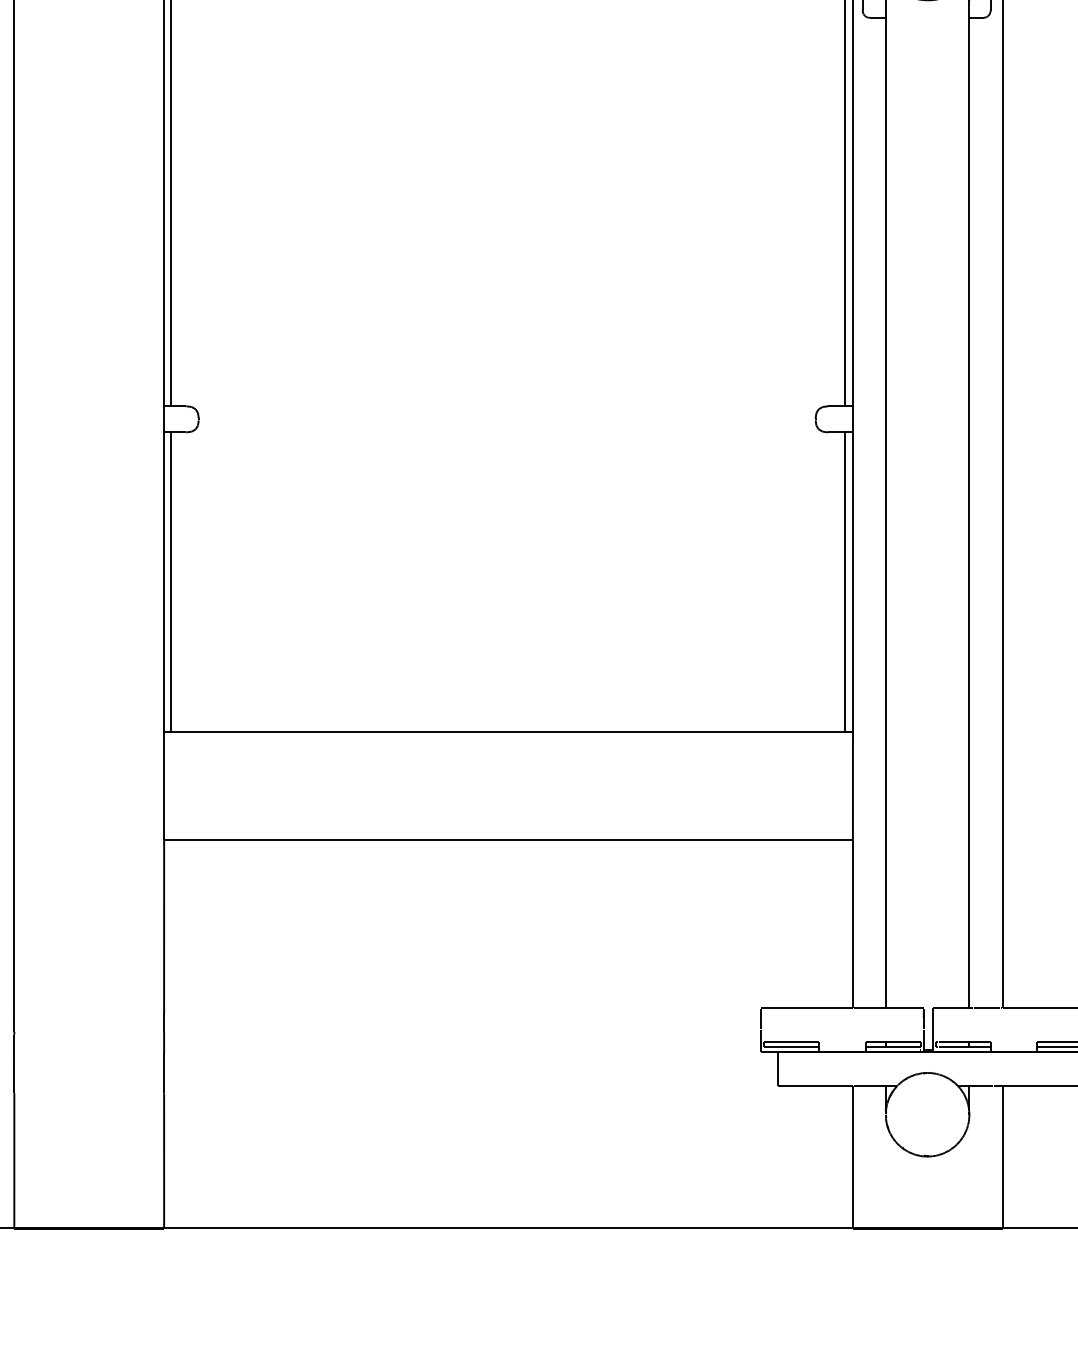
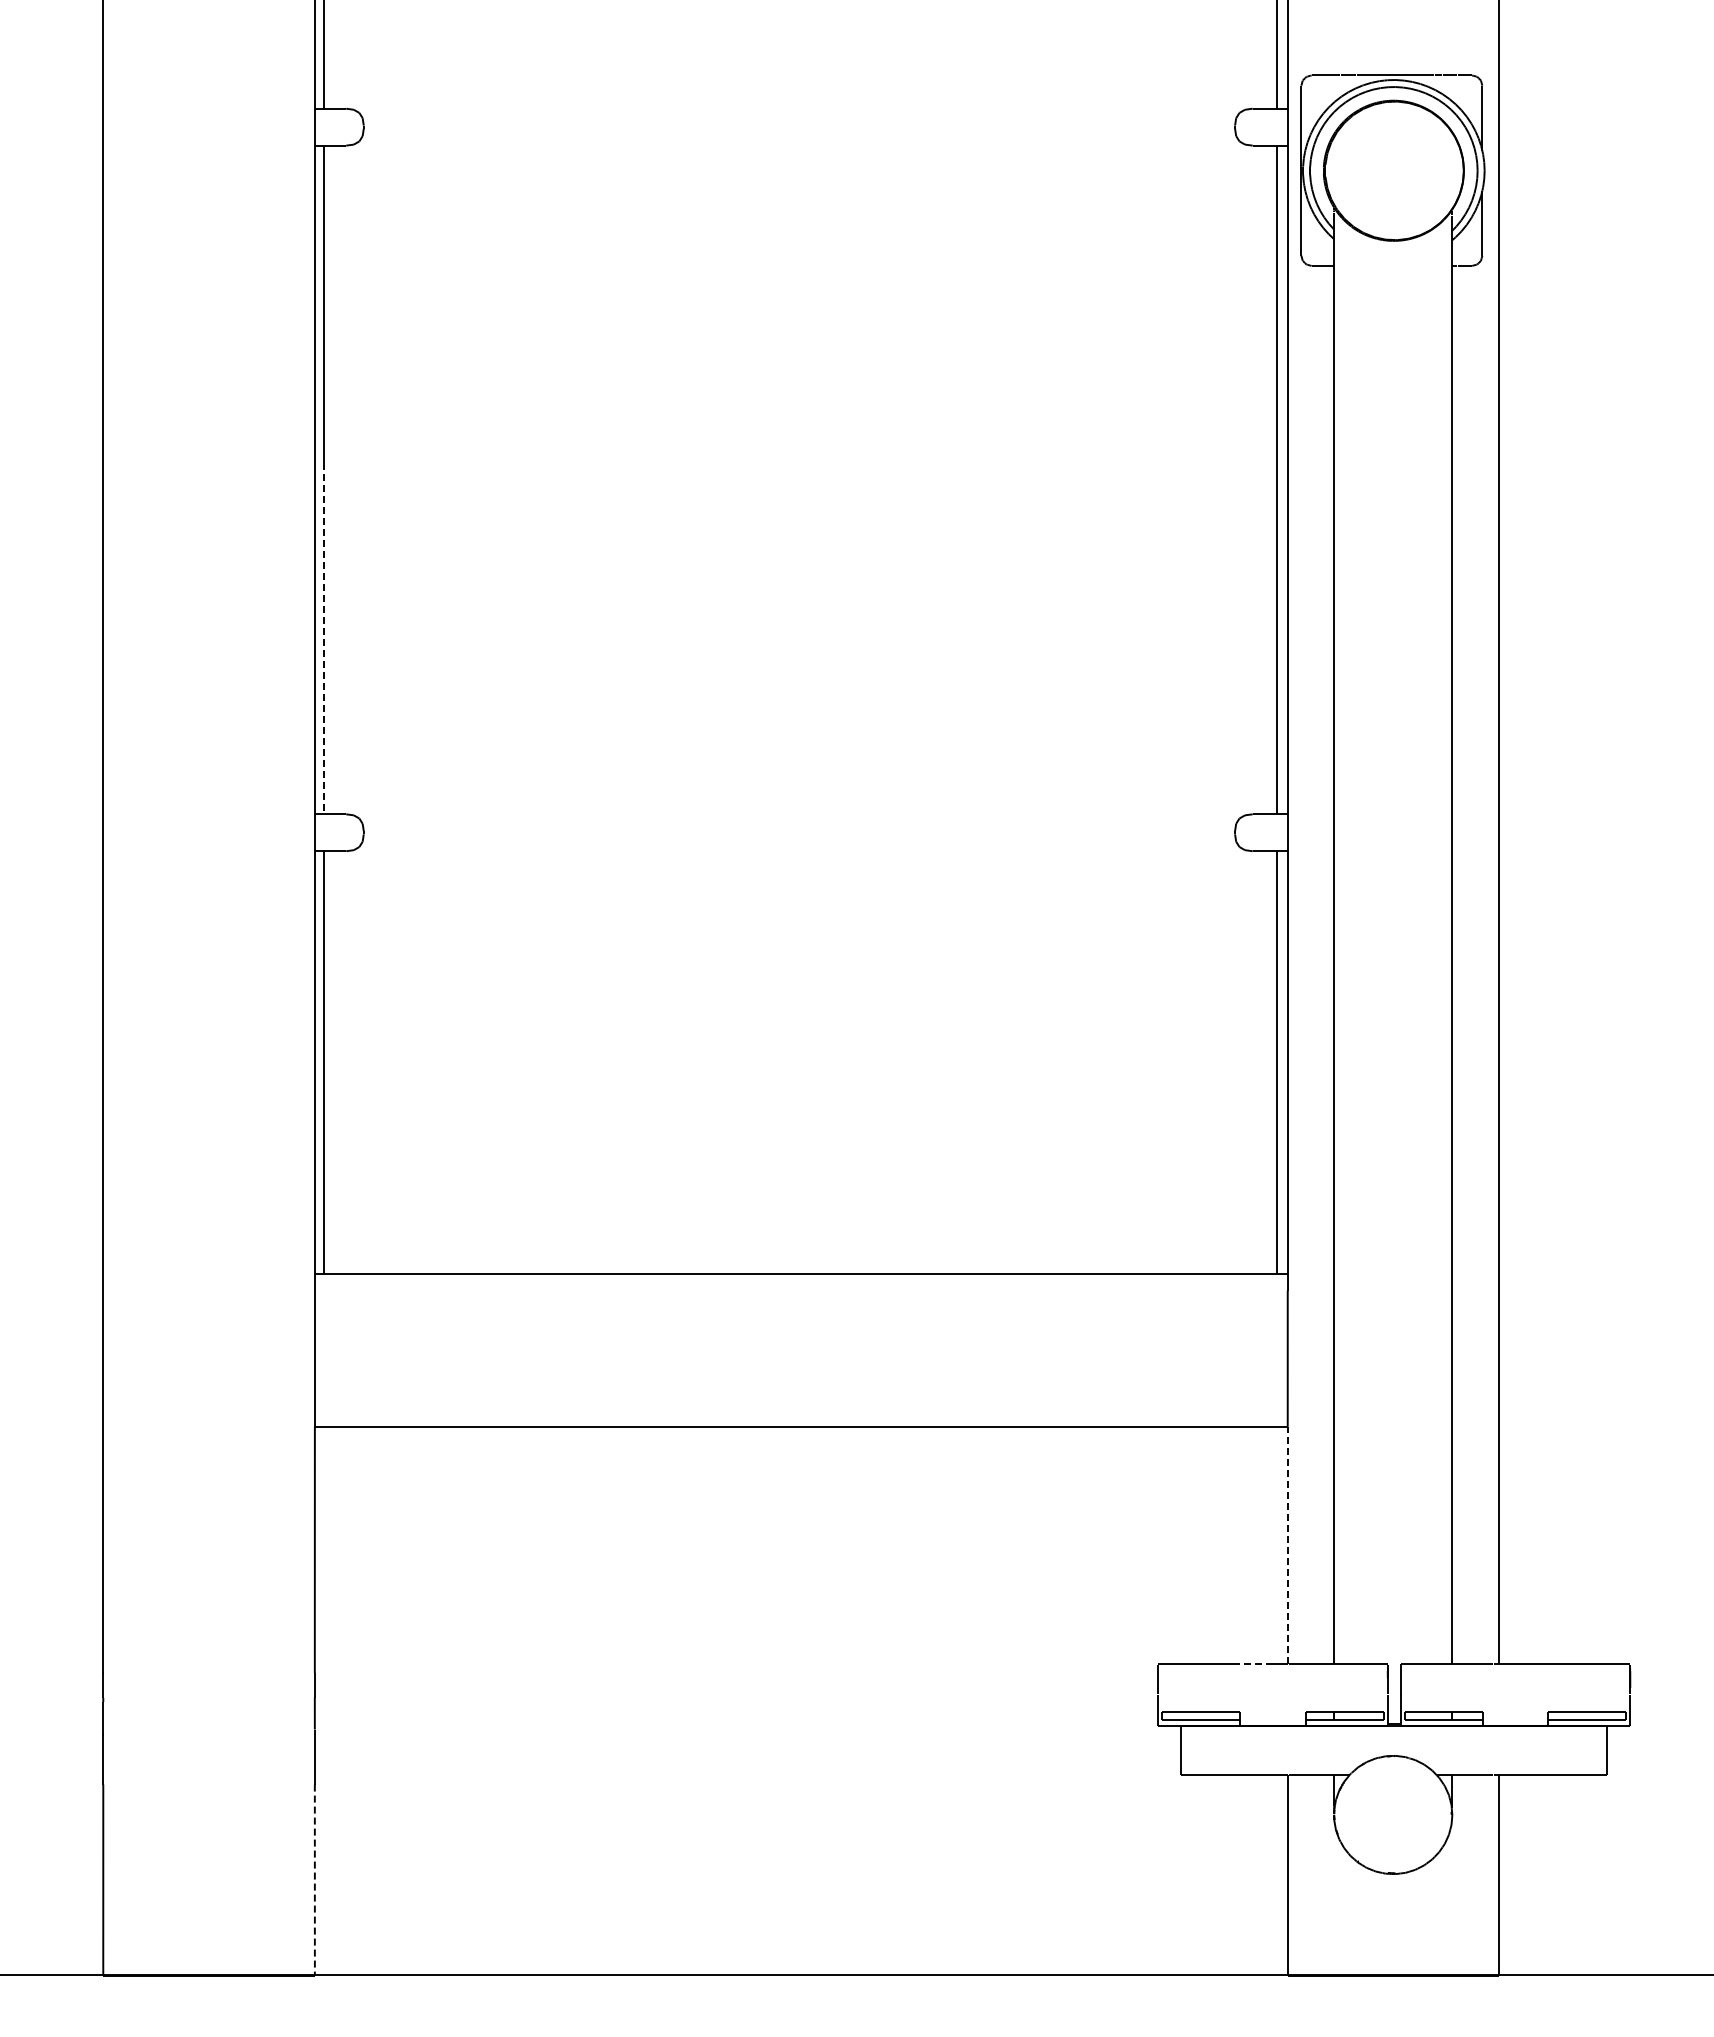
line: (170, 281) -> (324, 638), solid -> dashed
line: (852, 923) -> (1287, 1544), solid -> dashed
line: (830, 1007) -> (1256, 1663), solid -> dashed
line: (163, 1161) -> (314, 1880), solid -> dashed

